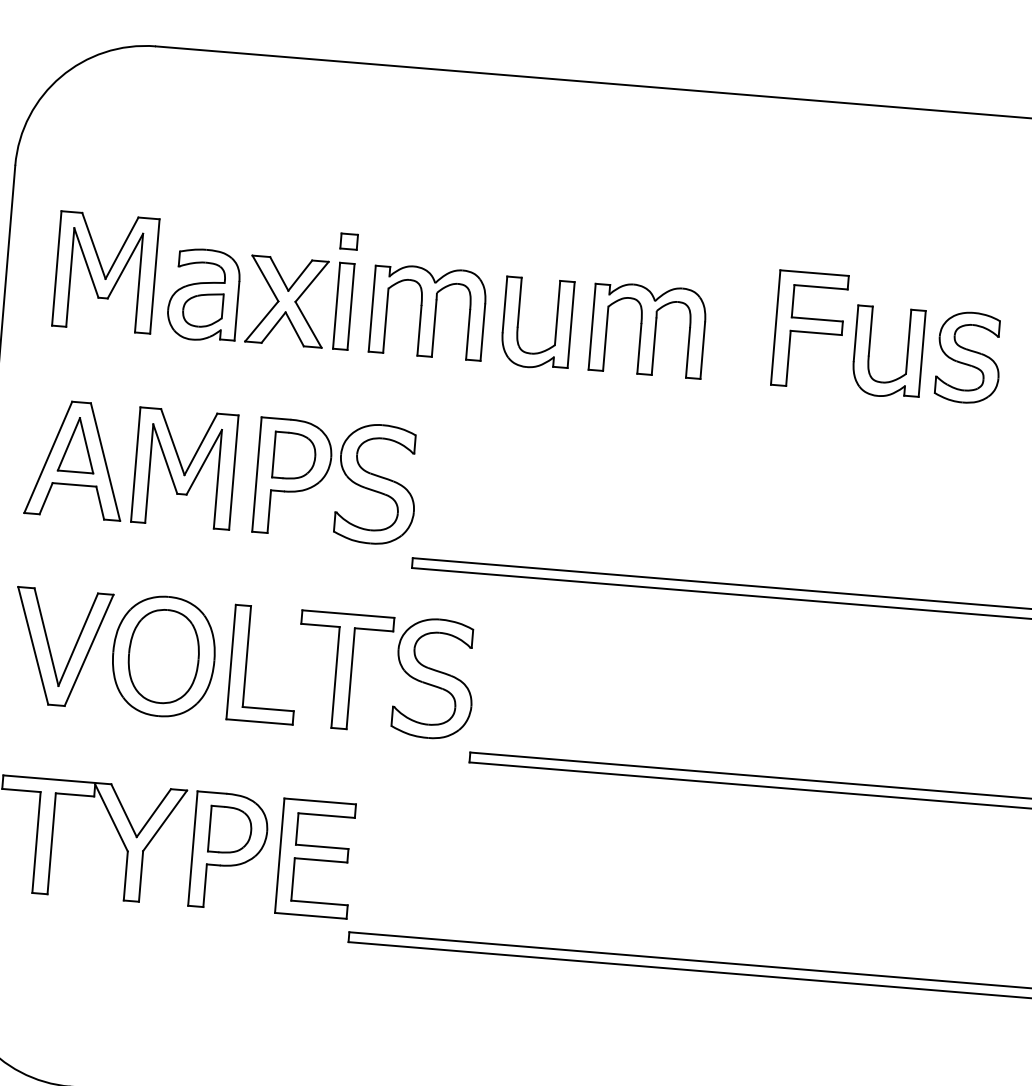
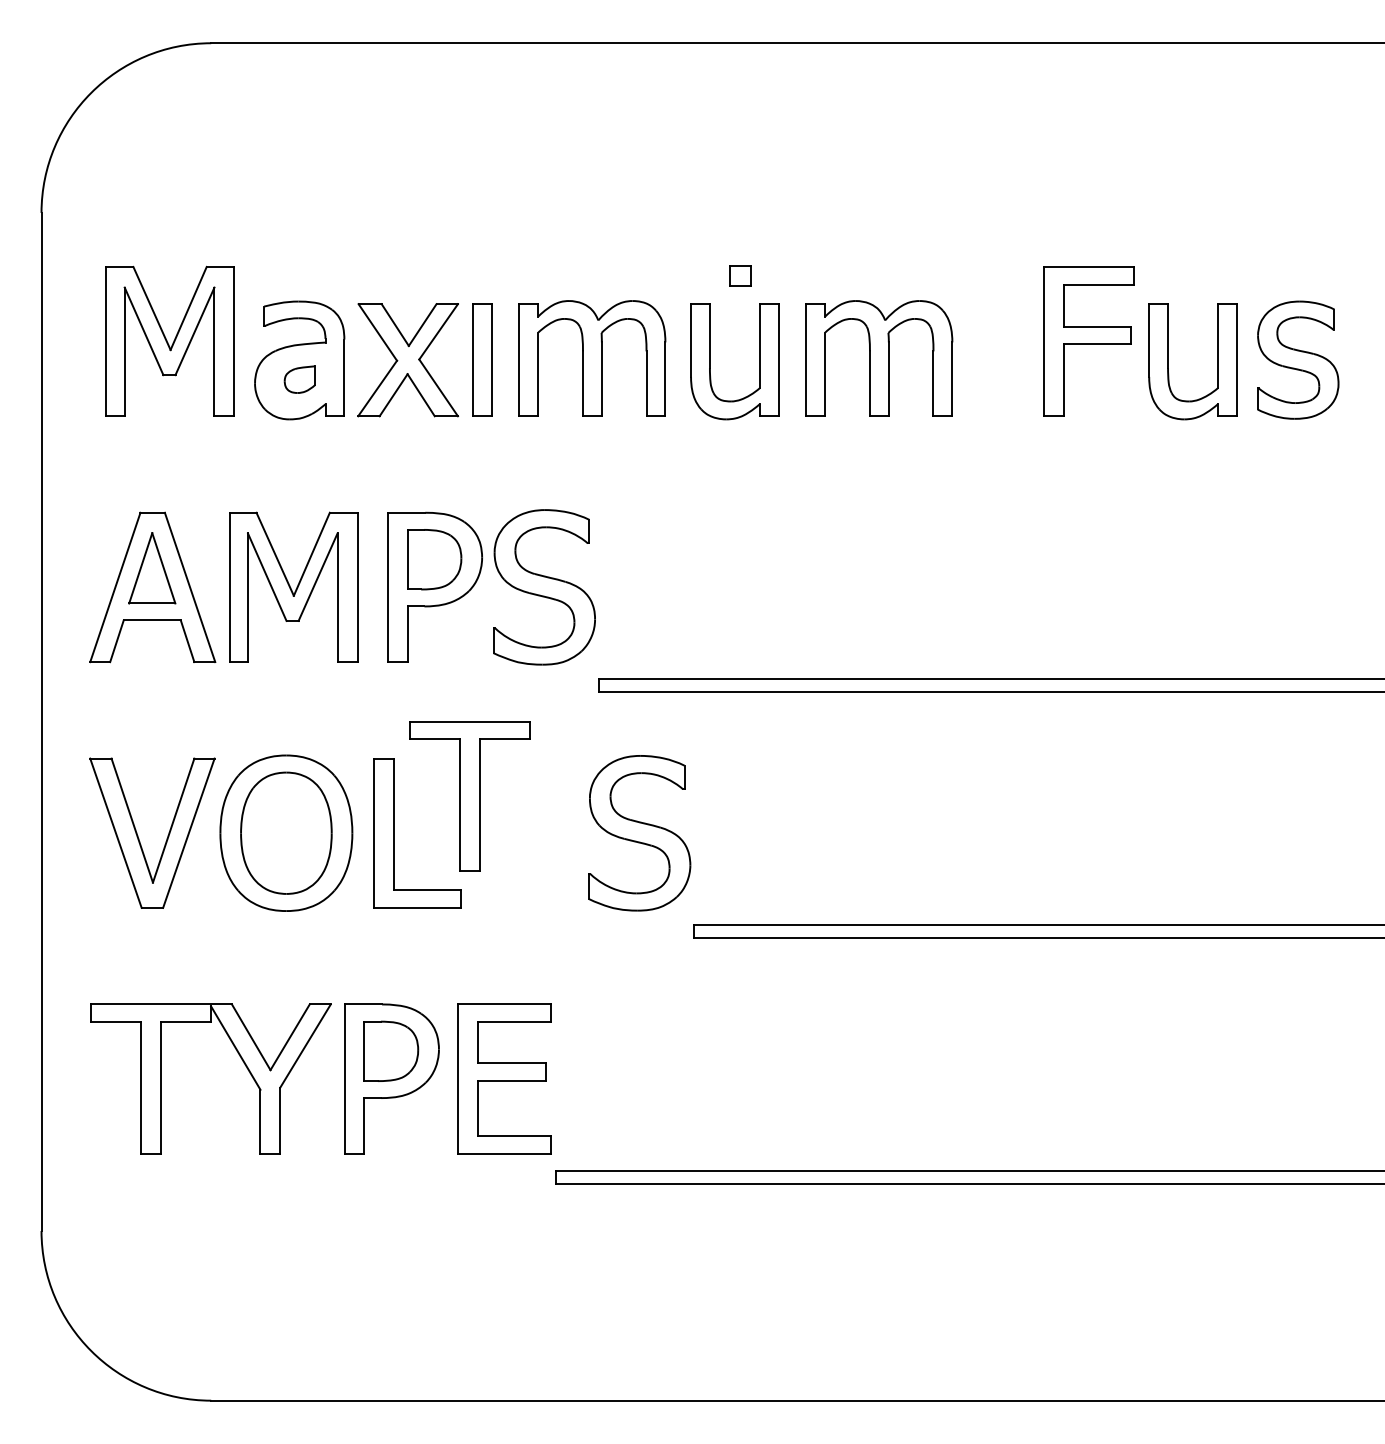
part: (349, 241) -> (740, 275), moved
part: (202, 309) -> (299, 379), size x0.6
part: (343, 671) -> (469, 796), moved

